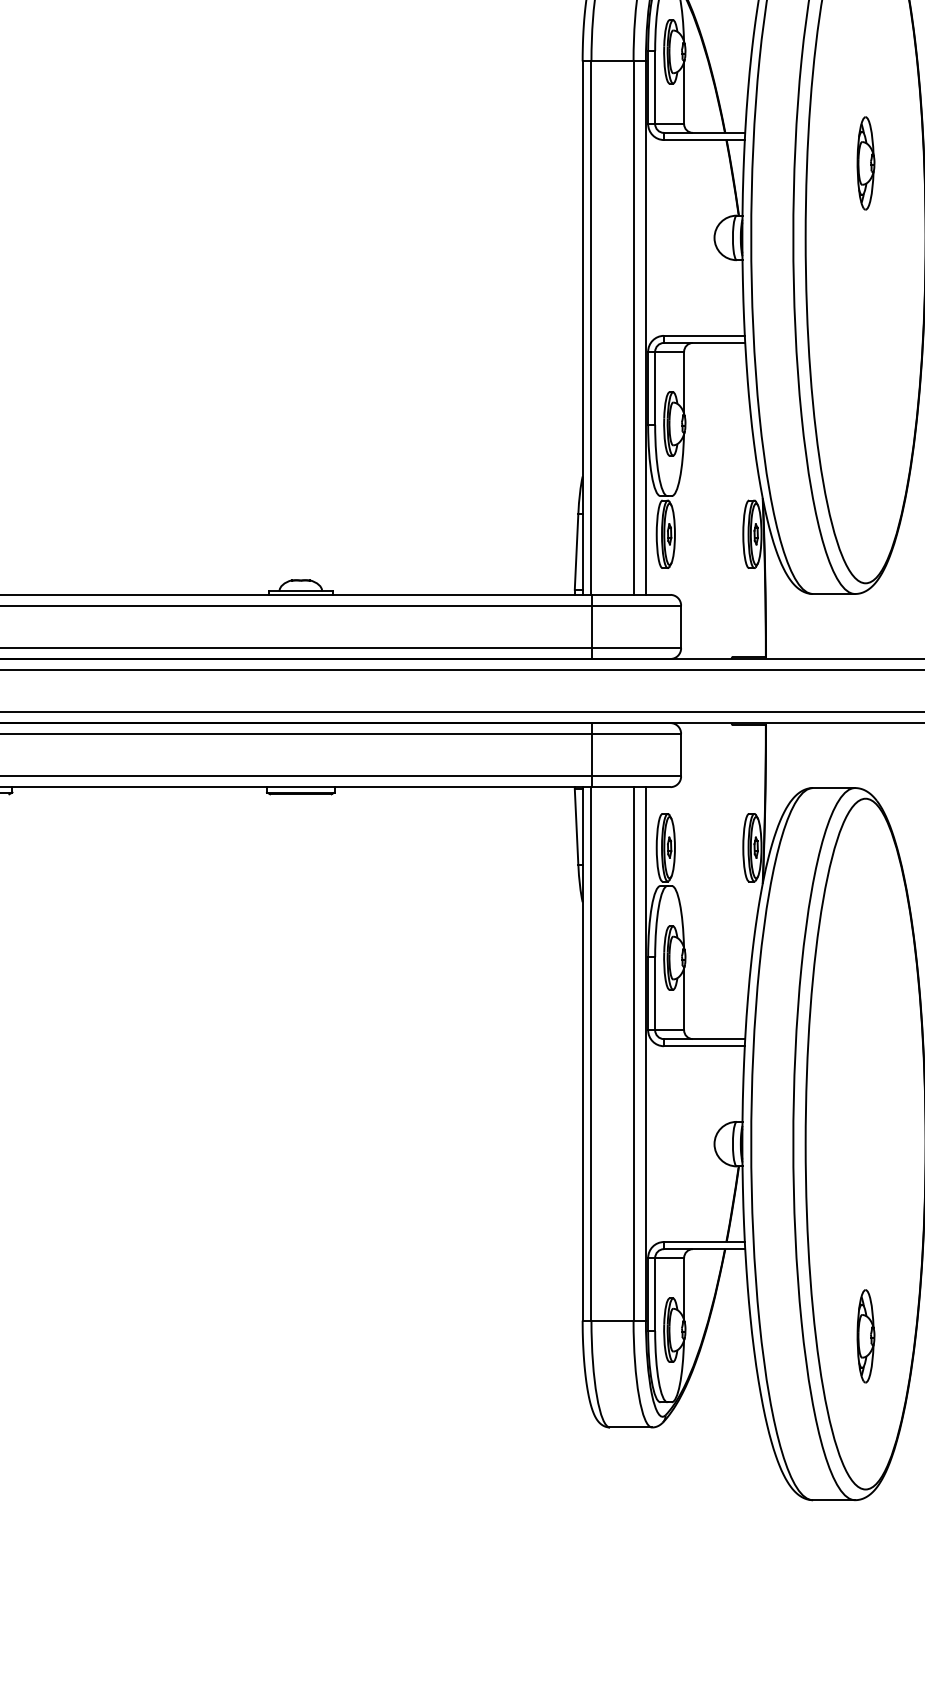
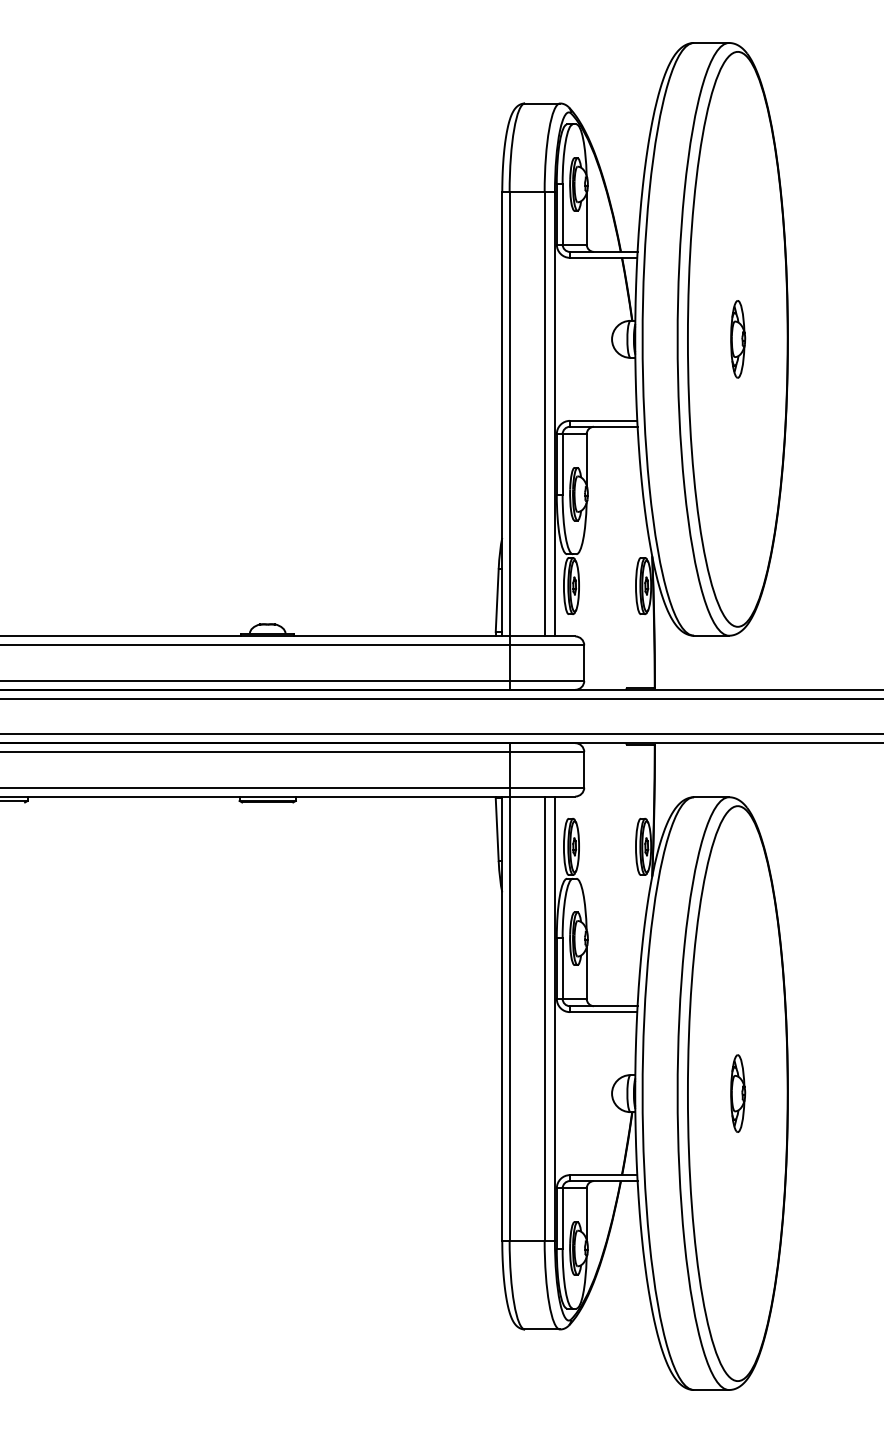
part: (866, 163) -> (738, 339), moved
part: (866, 1336) -> (738, 1093), moved

